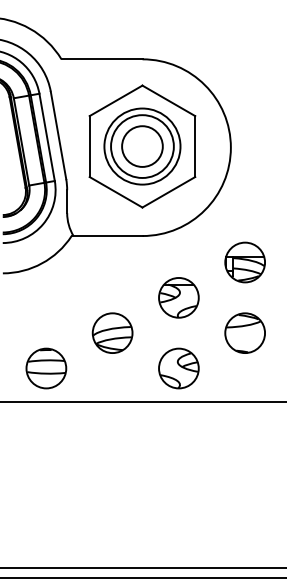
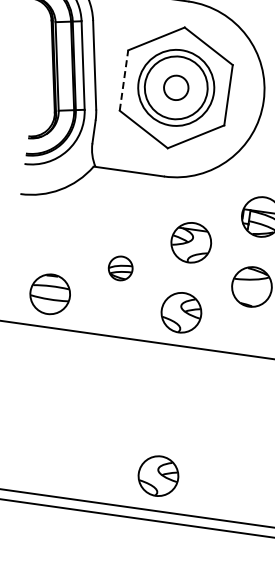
line: (89, 146) -> (123, 80), solid -> dashed
circle: (142, 146) -> (176, 87), size x0.6
part: (112, 332) -> (120, 267), size x0.6
part: (178, 533) -> (158, 476), added

